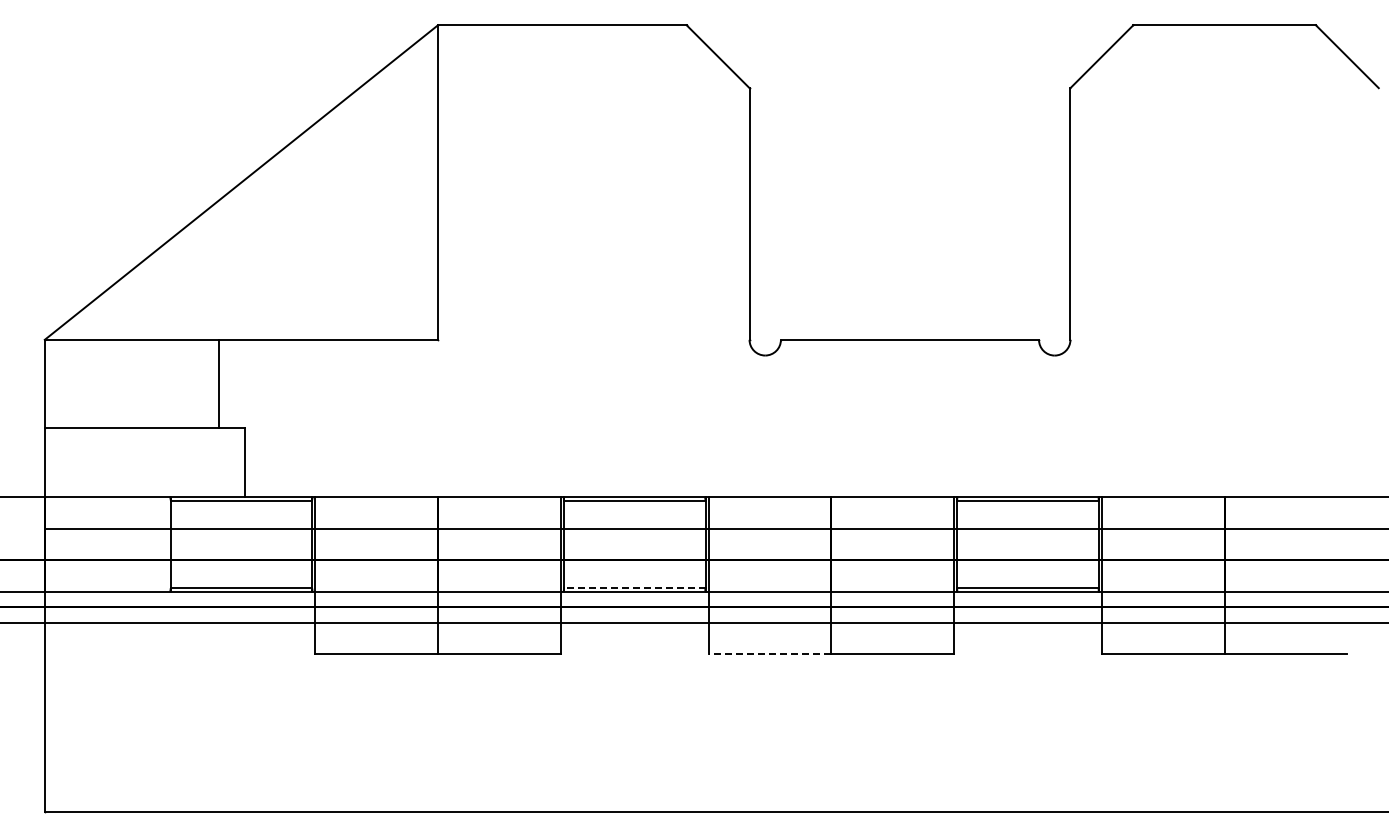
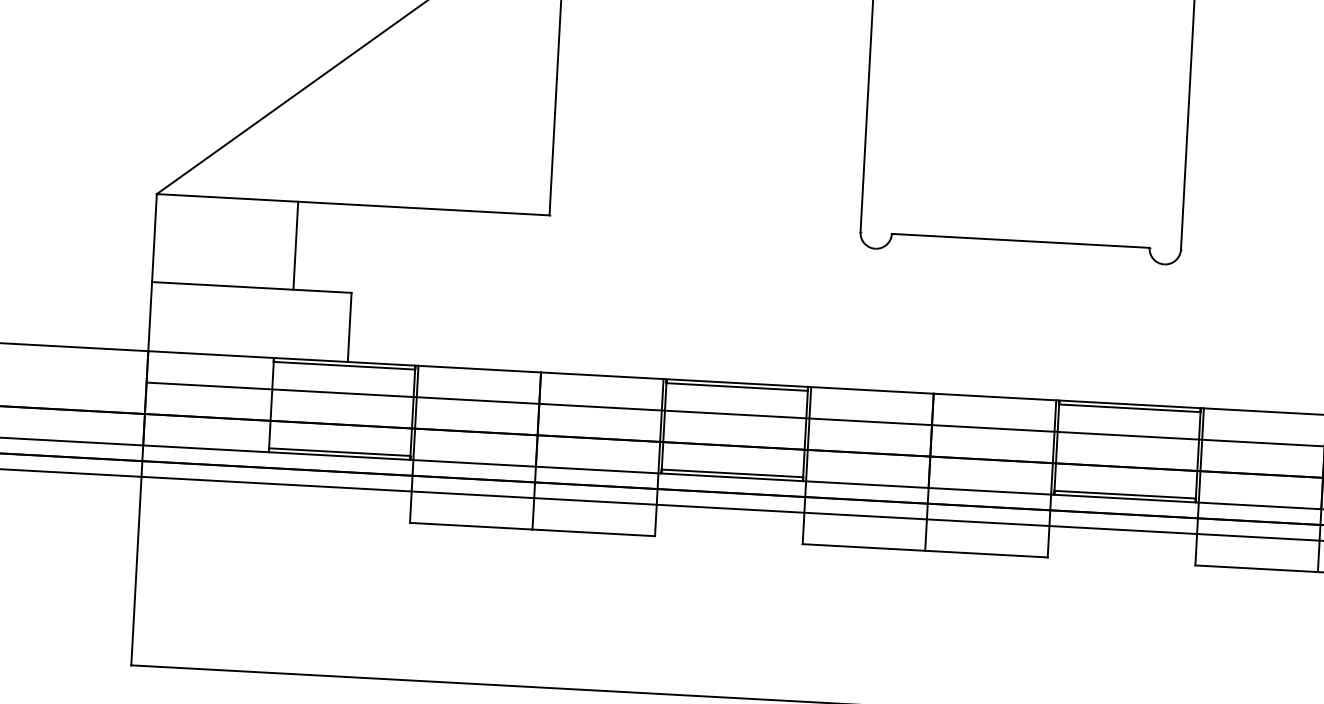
line: (219, 383) -> (295, 245), moved
line: (634, 587) -> (732, 473), dashed -> solid
line: (769, 654) -> (863, 547), dashed -> solid

